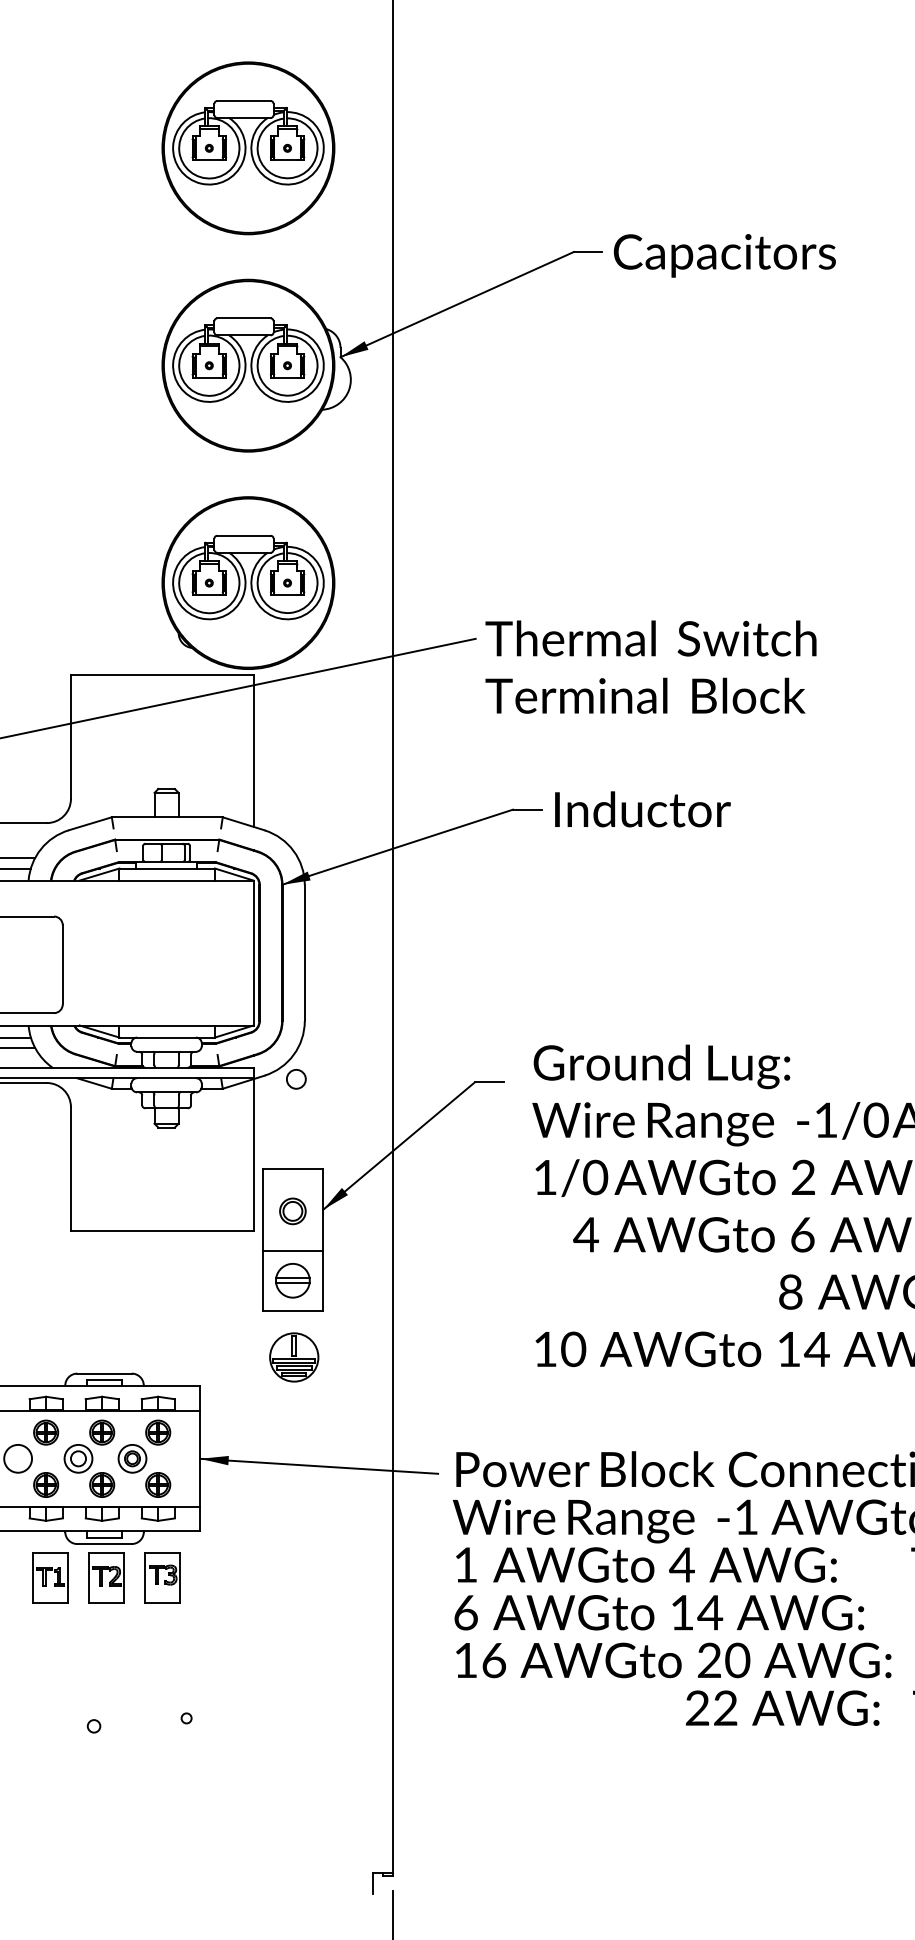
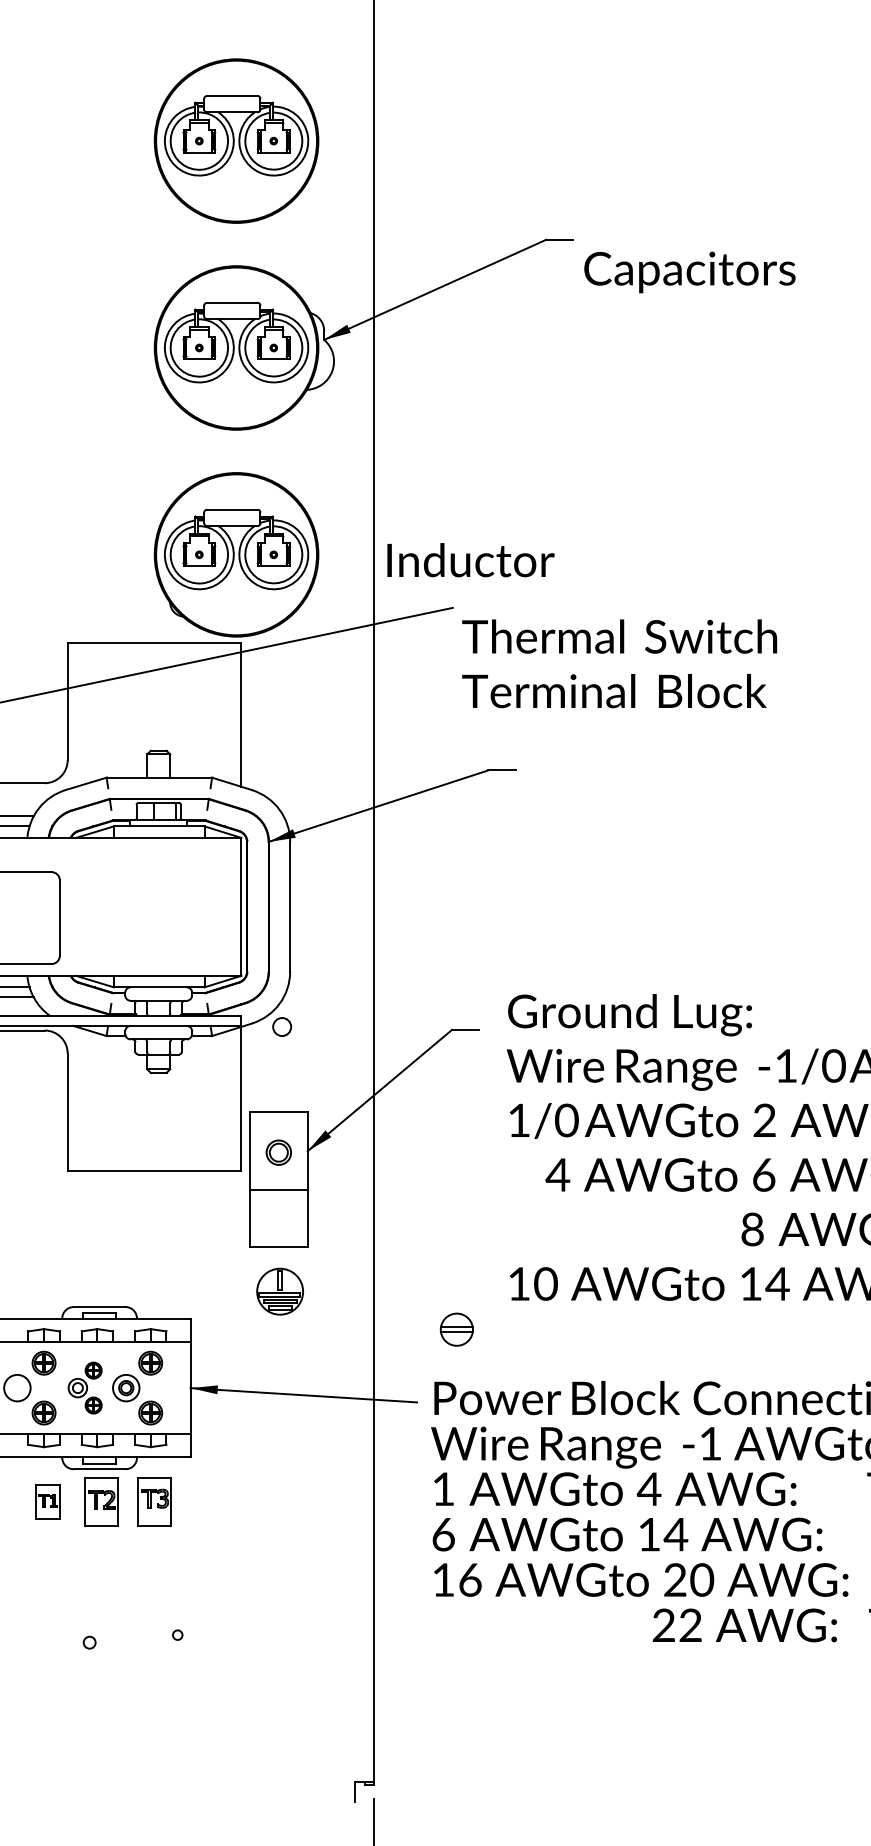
text: (724, 255) -> (689, 272), moved
text: (650, 666) -> (619, 663), moved
text: (642, 809) -> (470, 560), moved
part: (292, 1280) -> (456, 1329), moved
part: (88, 1458) -> (84, 1387), size x0.7
part: (49, 1577) -> (47, 1501), size x0.7

